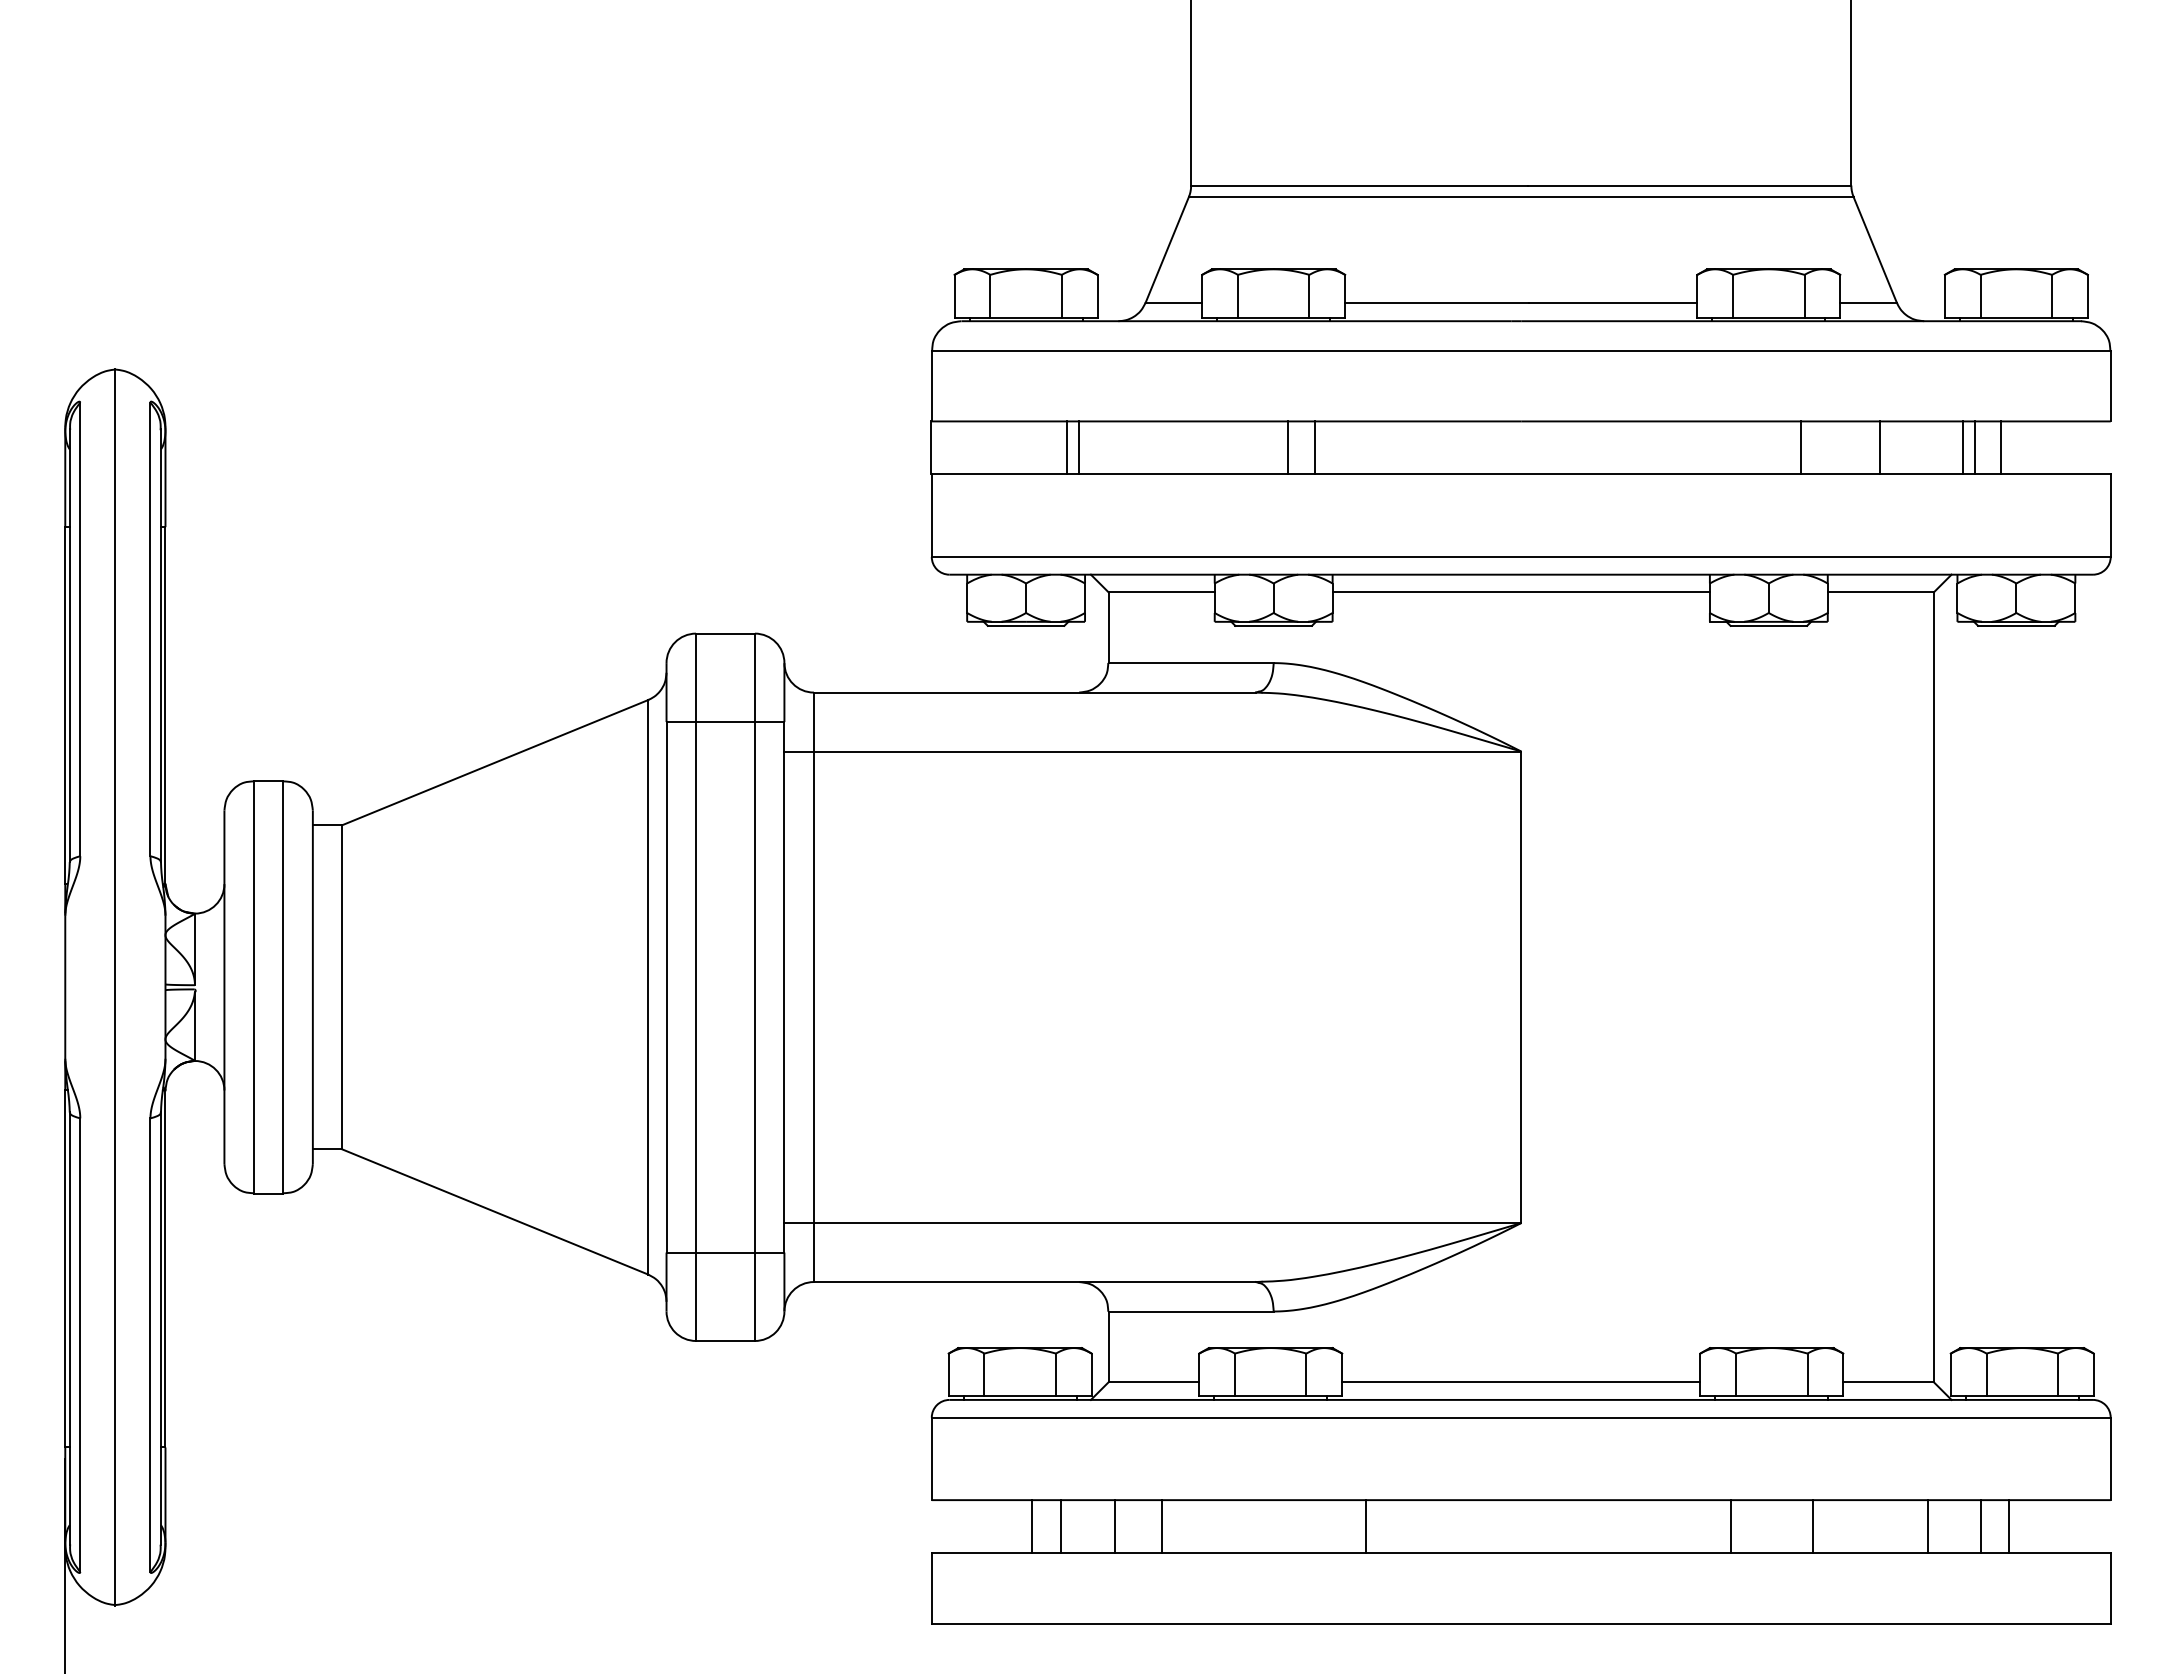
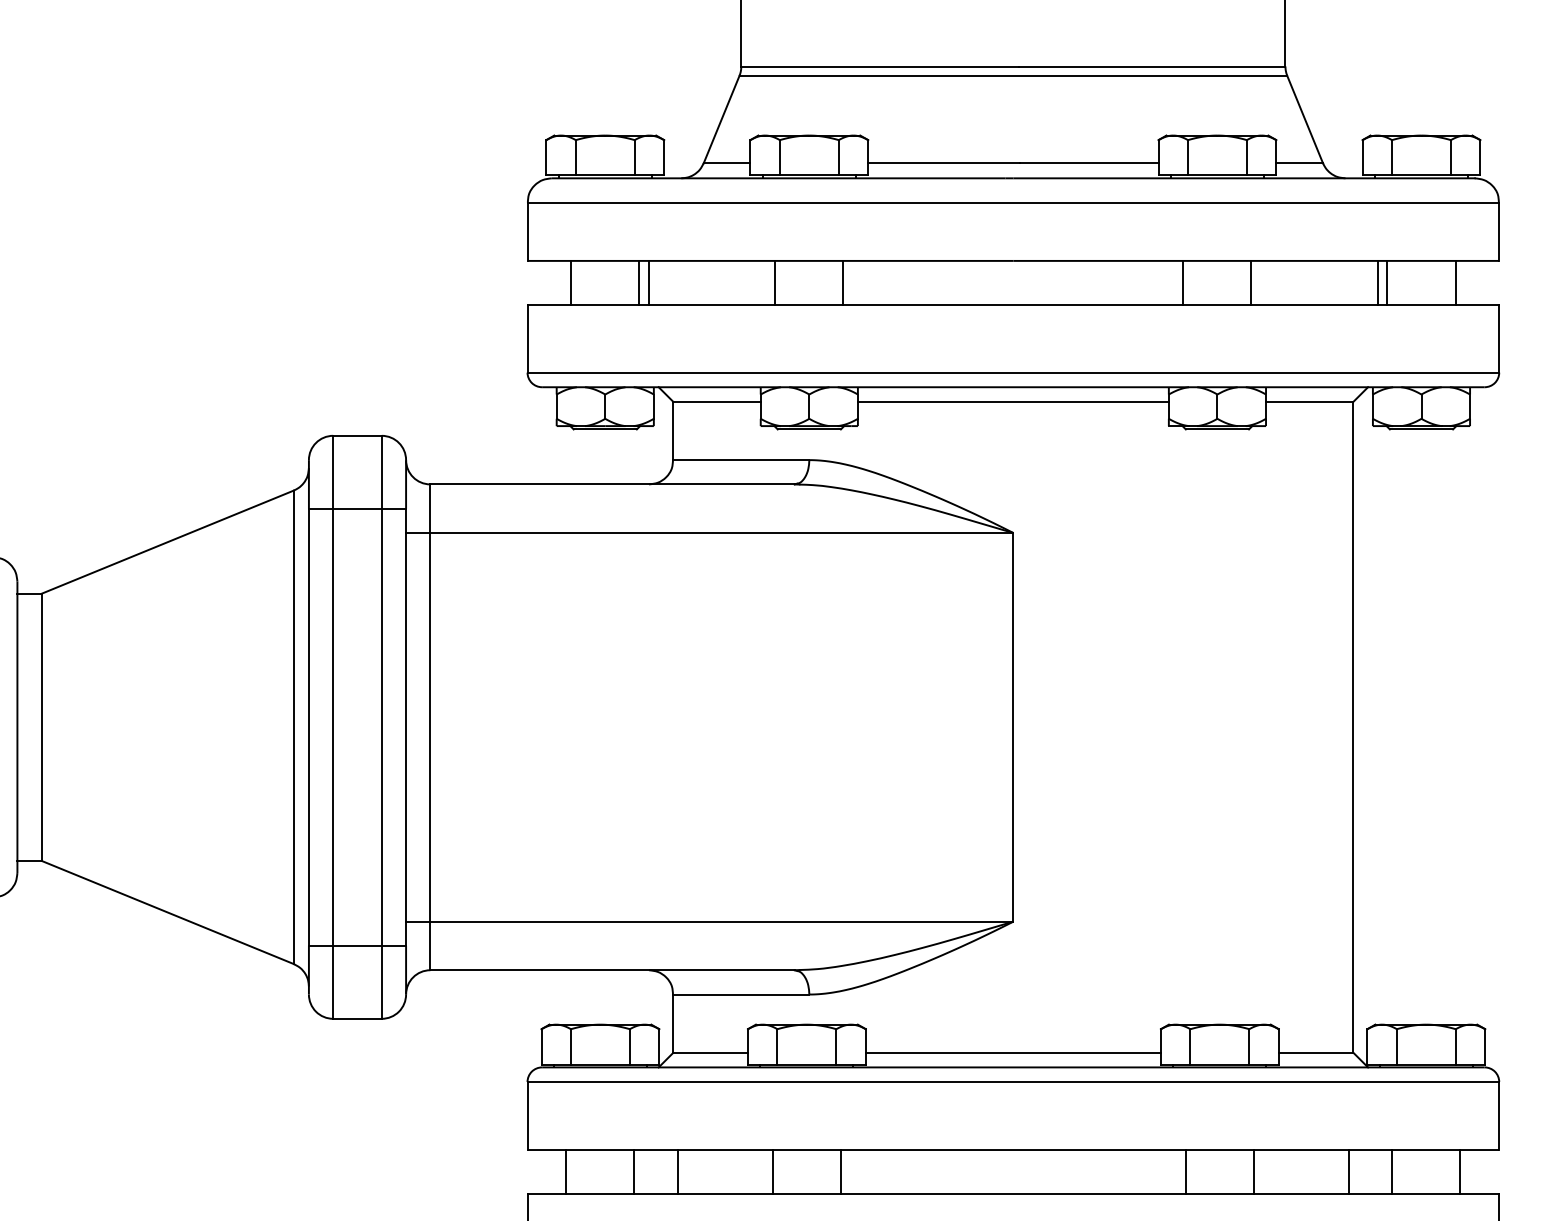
line: (930, 447) -> (570, 282), moved
line: (1288, 447) -> (775, 282), moved
line: (1800, 447) -> (1183, 282), moved
line: (1880, 447) -> (1251, 282), moved
line: (2000, 447) -> (1455, 282), moved
line: (1031, 1526) -> (566, 1171), moved
line: (1162, 1526) -> (772, 1171), moved
line: (1365, 1526) -> (840, 1171), moved
line: (2008, 1526) -> (1460, 1171), moved

